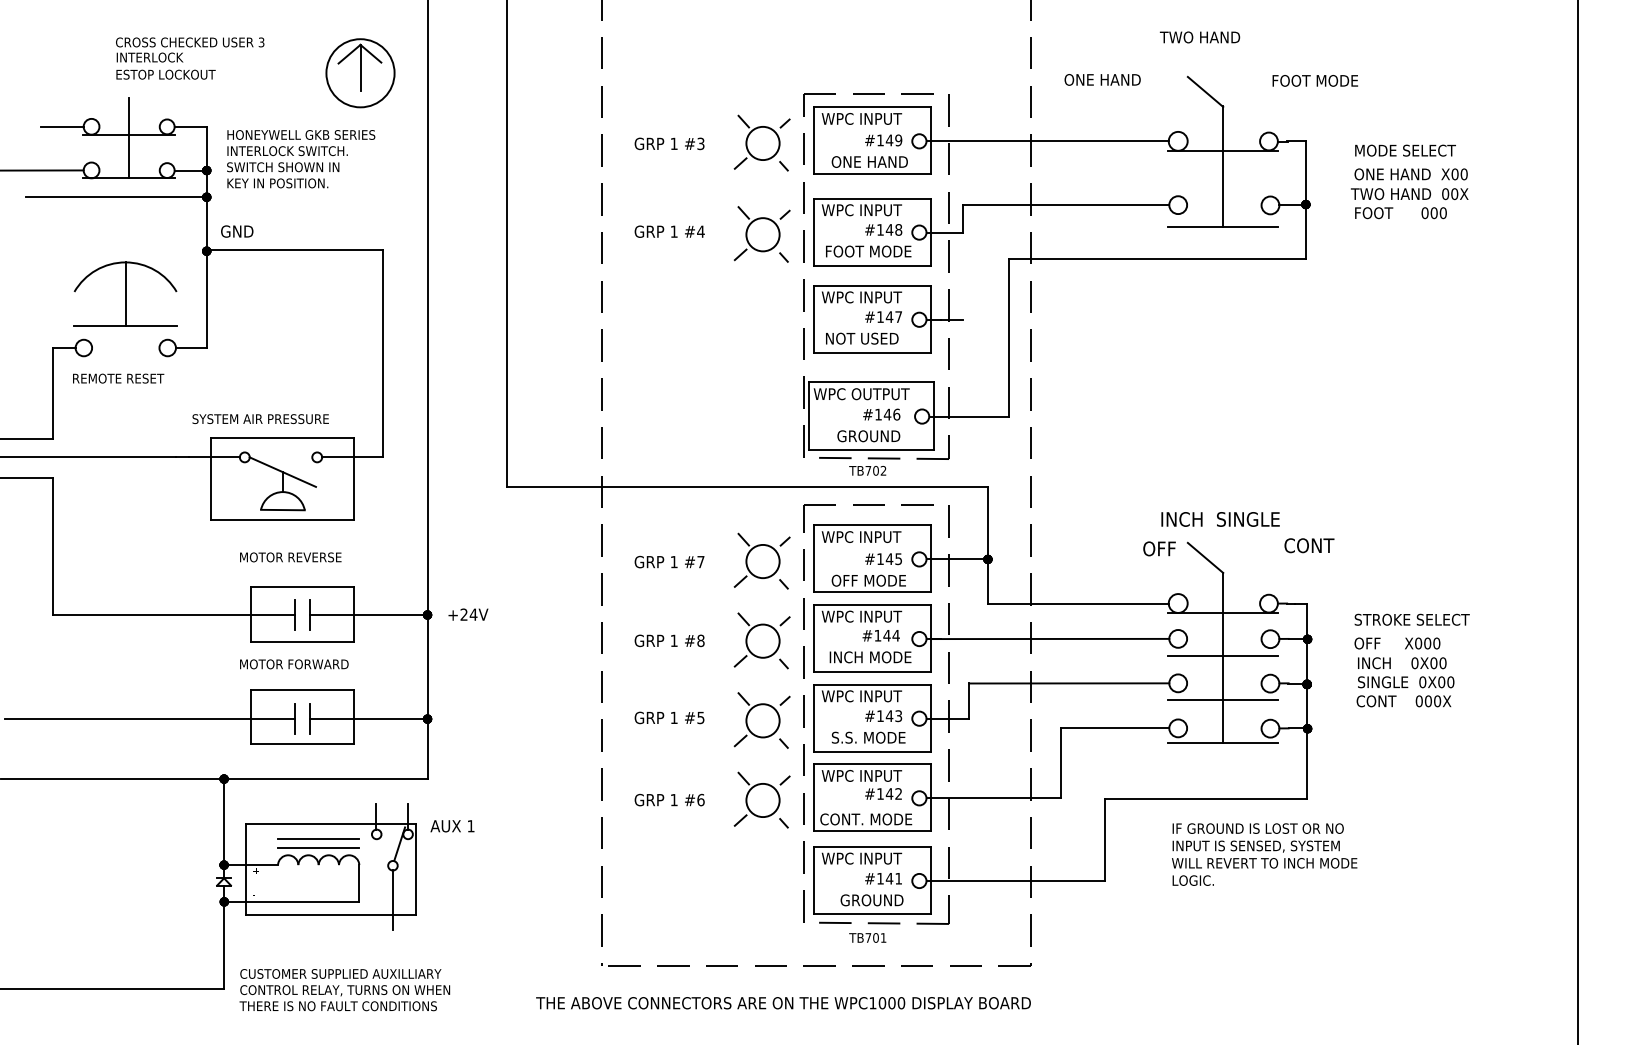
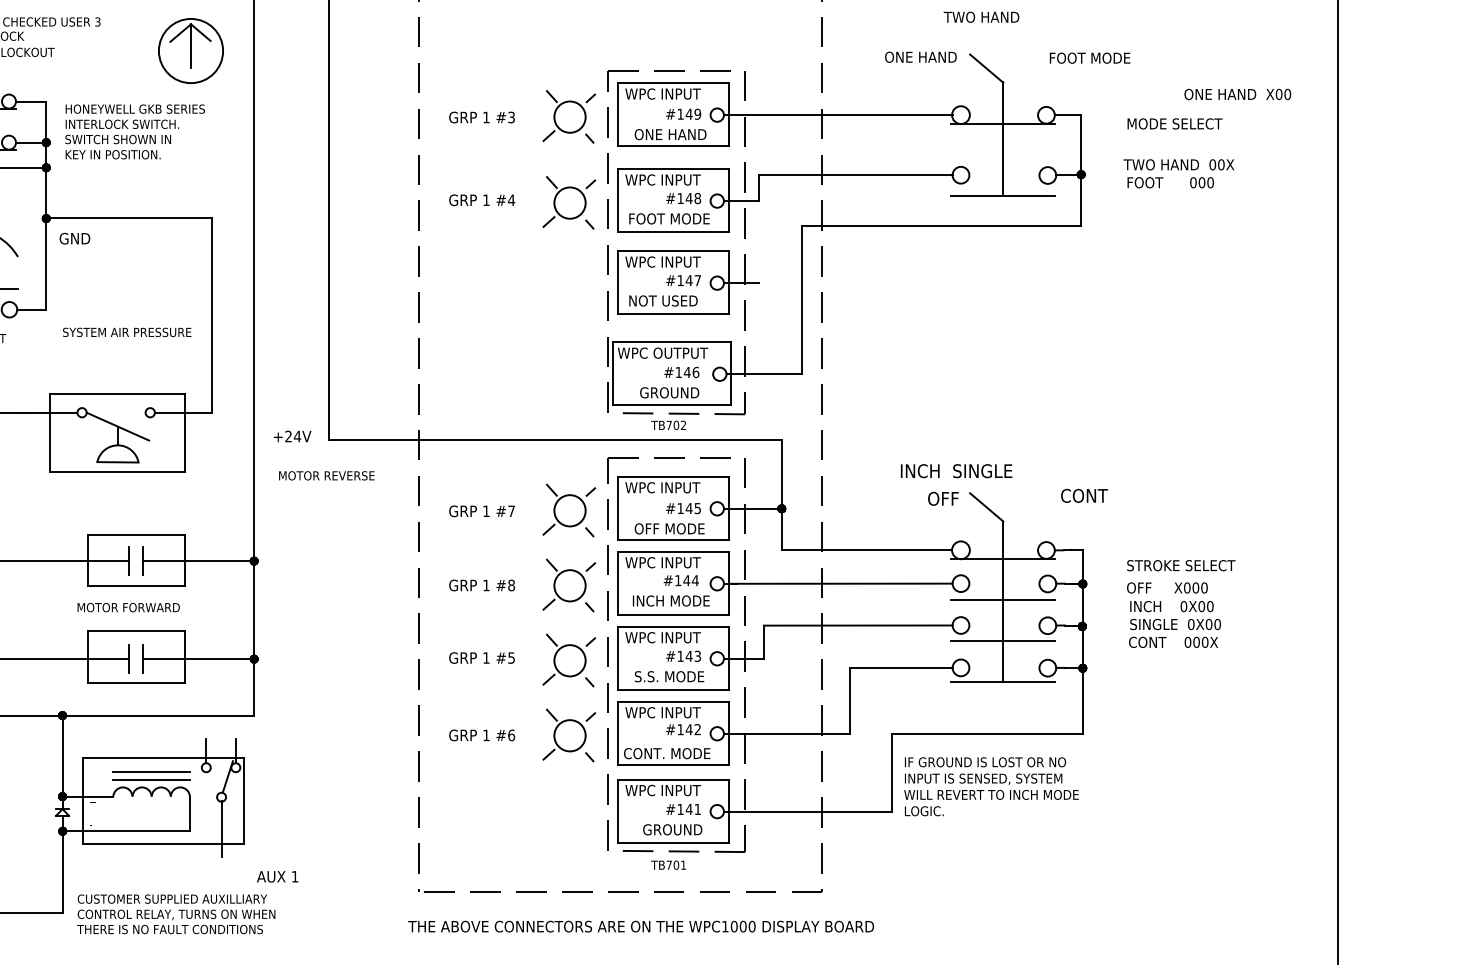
text: (1102, 79) -> (920, 56), moved
text: (1410, 174) -> (1237, 94), moved
text: (237, 231) -> (75, 238), moved
text: (260, 419) -> (126, 332), moved
text: (1220, 519) -> (956, 471), moved
text: (290, 557) -> (326, 475), moved
text: (468, 614) -> (292, 436), moved
text: (452, 826) -> (277, 877), moved
text: (1264, 854) -> (991, 786), moved
text: (783, 1003) -> (641, 926), moved

